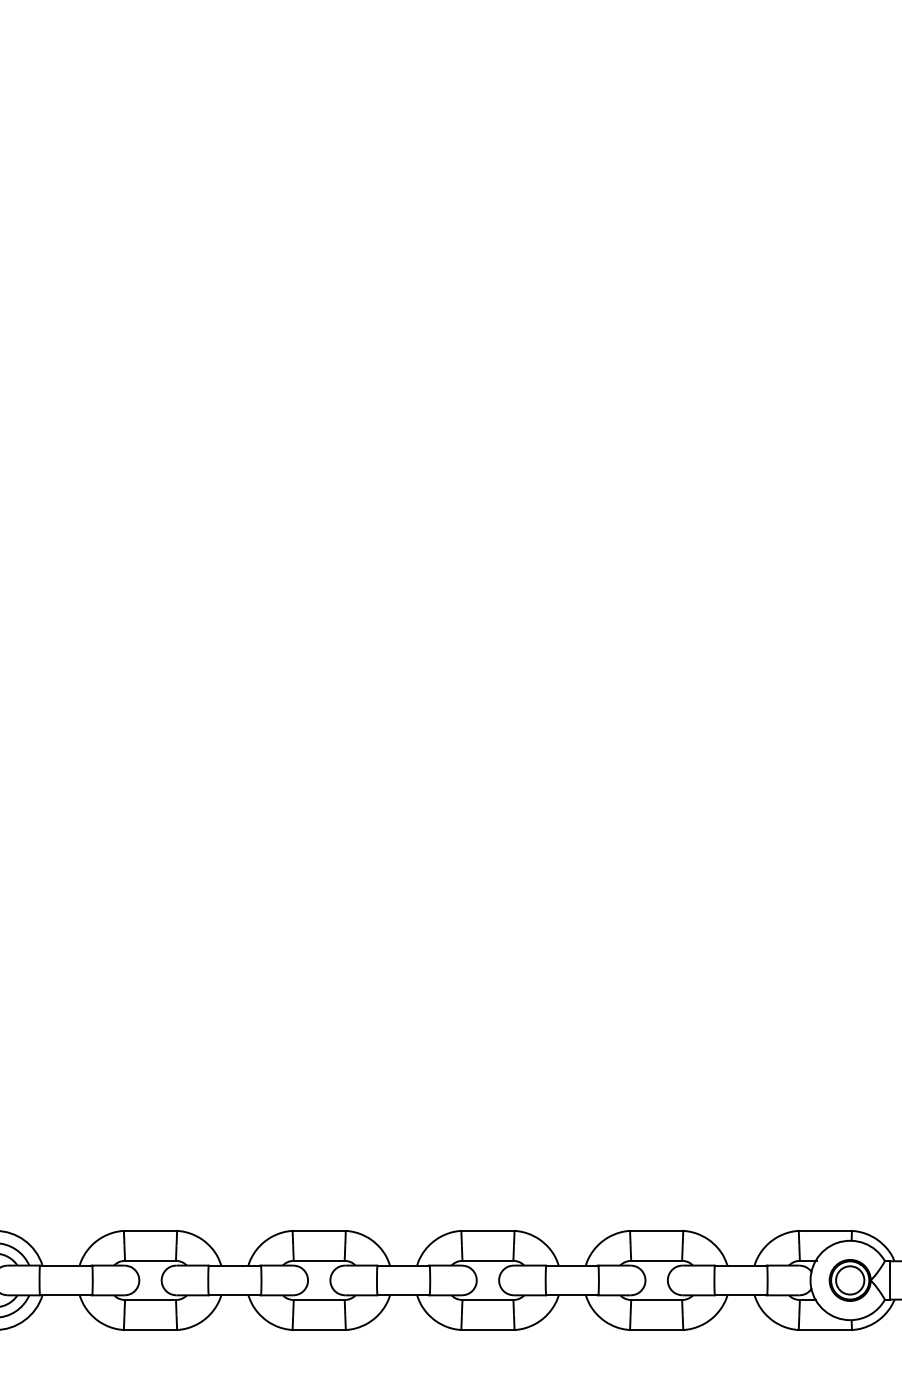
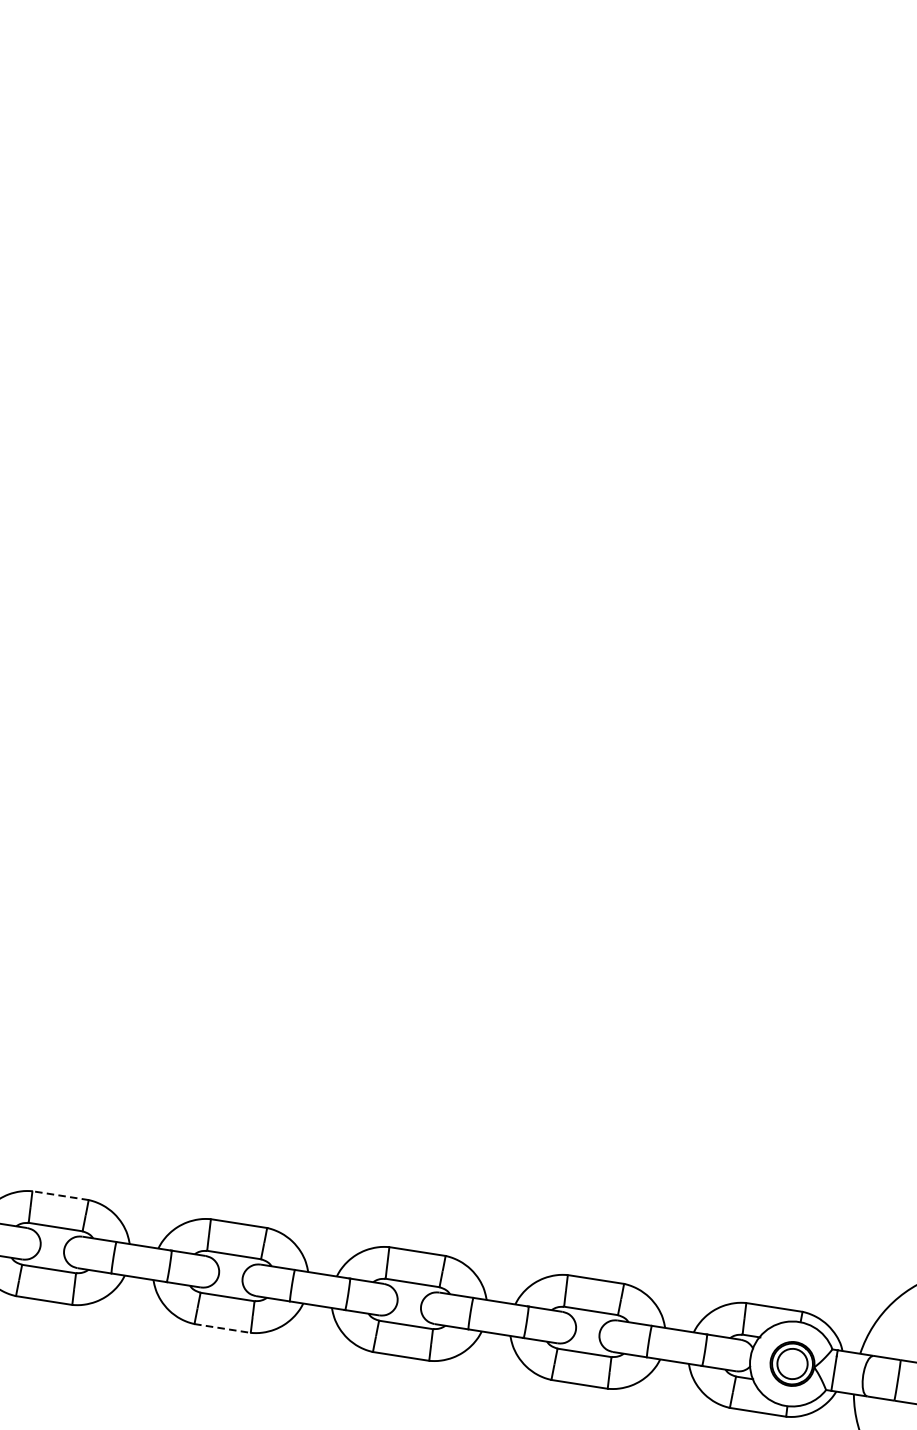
line: (150, 1230) -> (60, 1195), solid -> dashed
line: (319, 1330) -> (222, 1329), solid -> dashed

